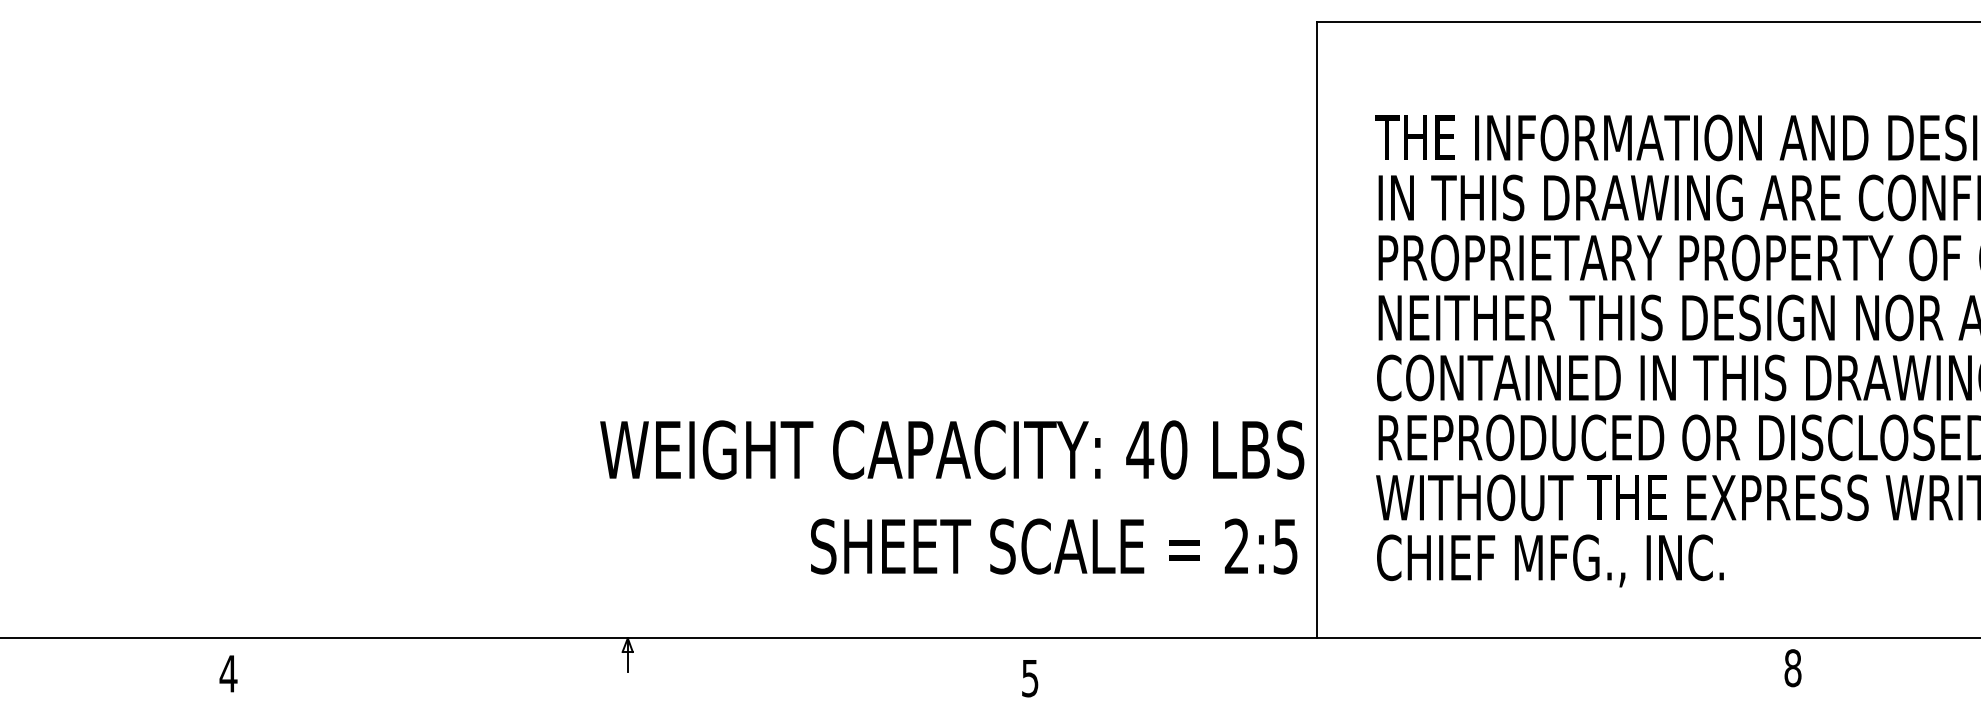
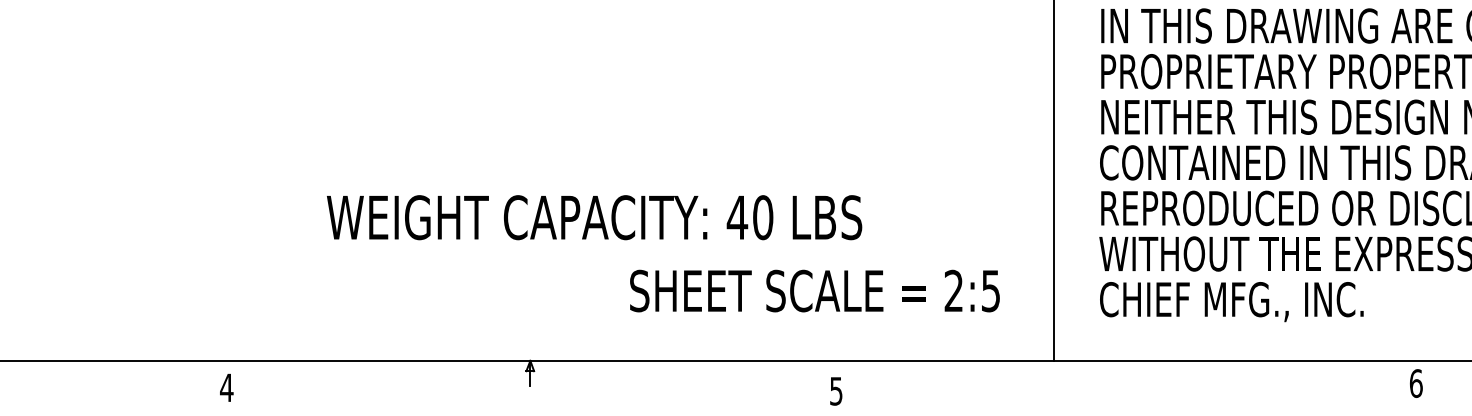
text: (952, 449) -> (594, 217), moved
text: (1054, 546) -> (815, 291), moved
text: (1792, 668) -> (1415, 383), 8 -> 6

